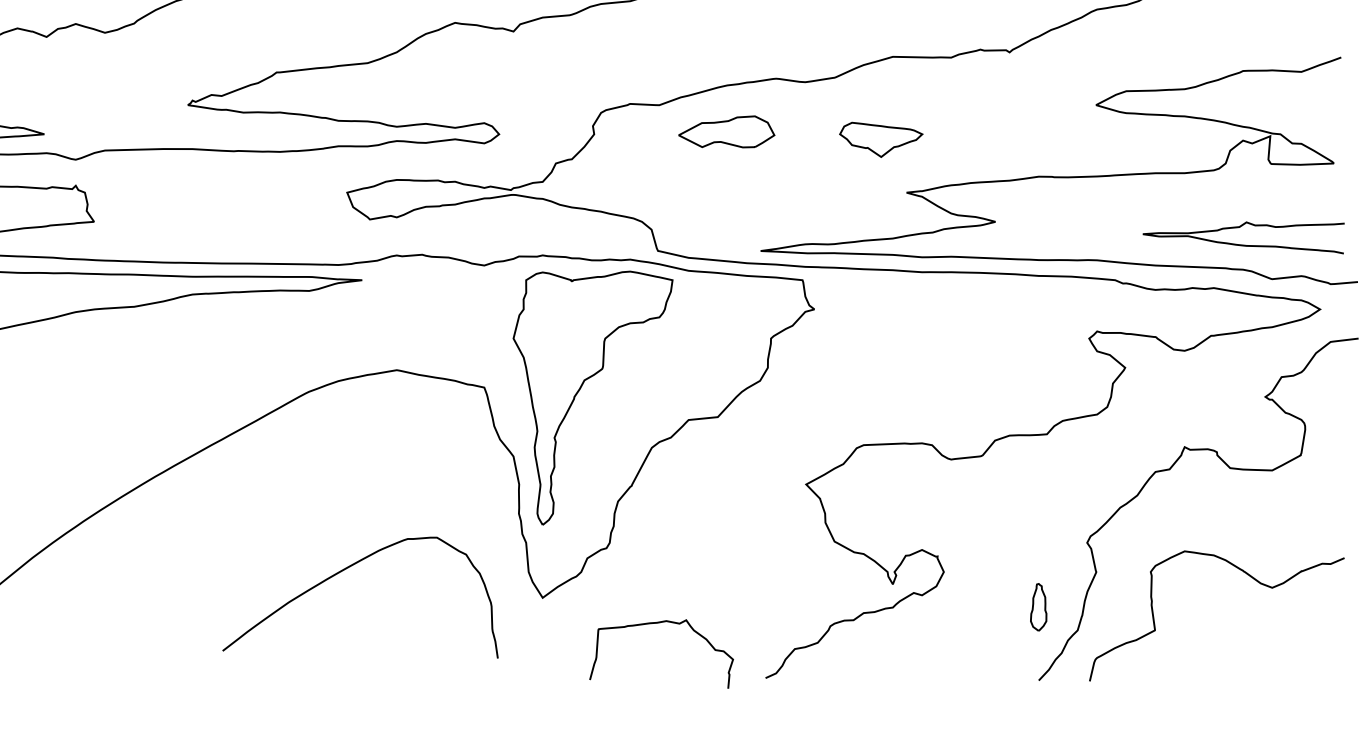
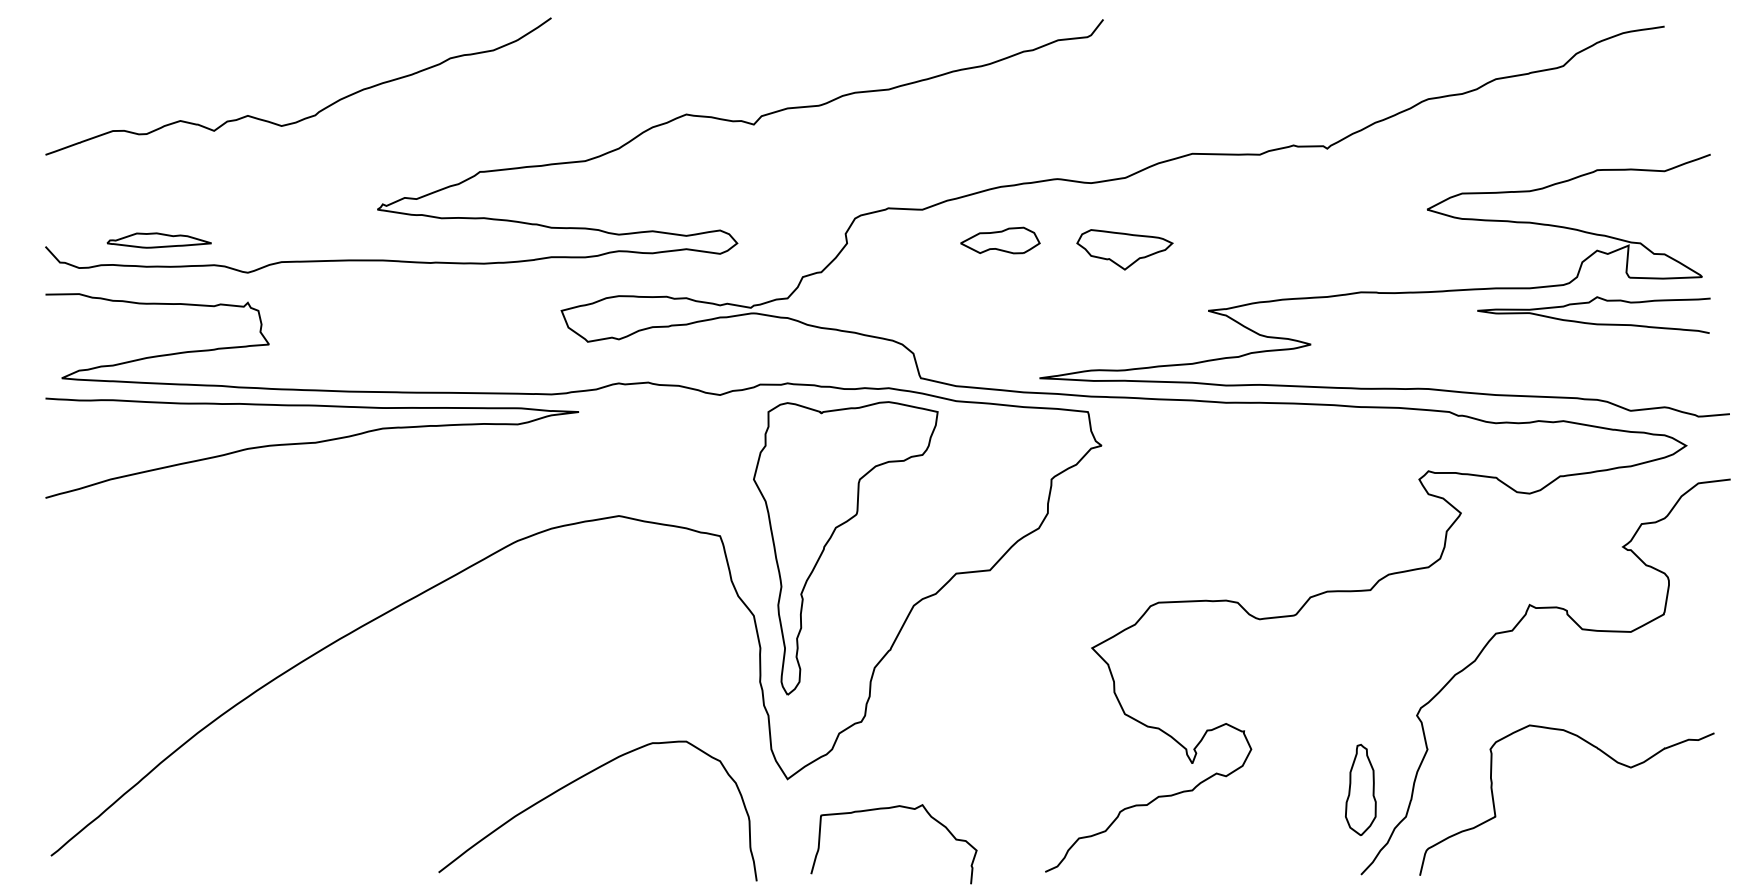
part: (726, 131) -> (1000, 240), size x0.71
part: (880, 139) -> (1124, 249), moved
curve: (1241, 244) -> (1591, 322), moved
curve: (346, 569) -> (581, 778), moved
part: (1038, 607) -> (1360, 790), size x1.67
curve: (655, 624) -> (886, 809), moved

